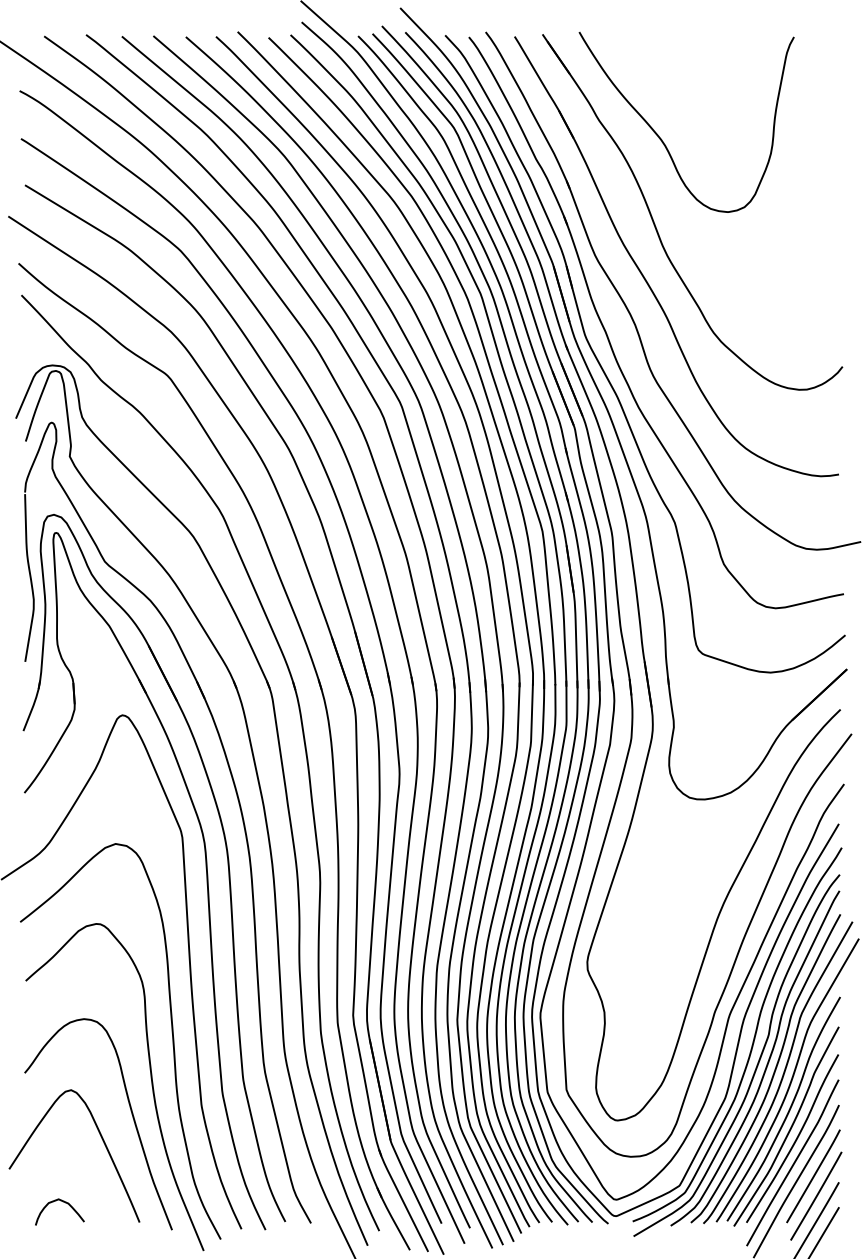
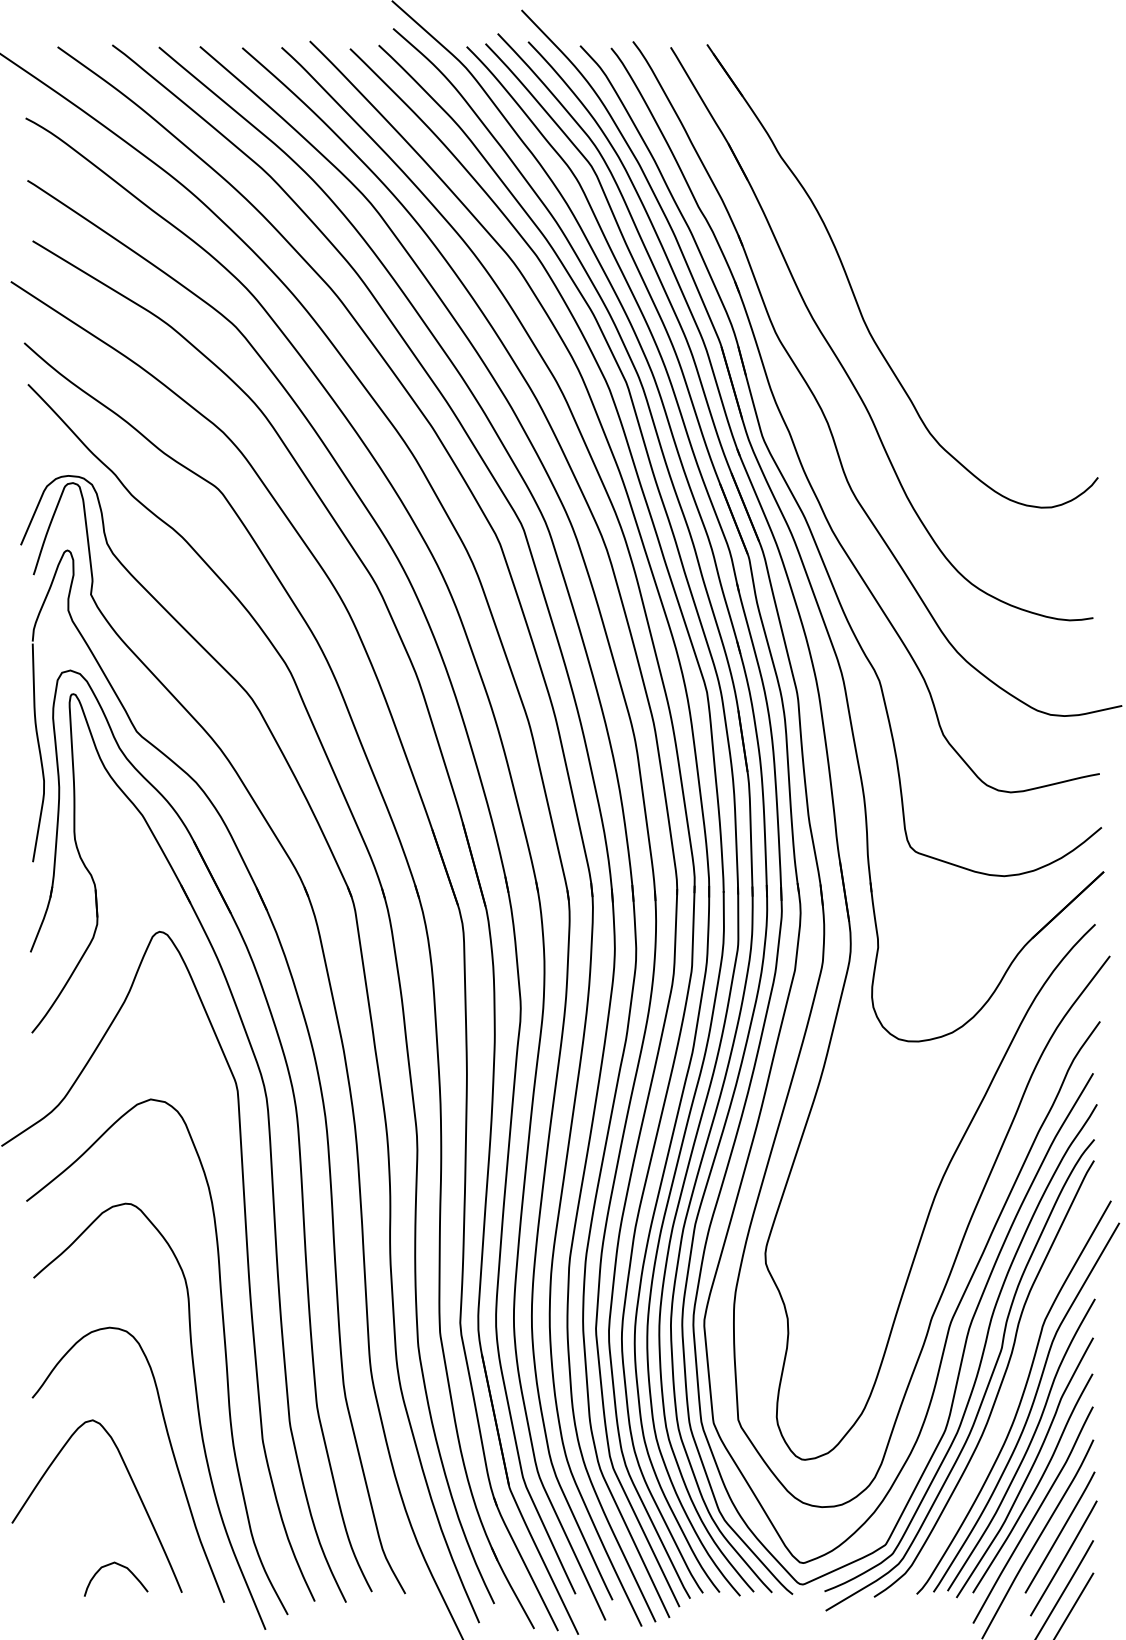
curve: (662, 140) -> (863, 182), removed
curve: (773, 1073) -> (1007, 1398), removed
curve: (63, 1202) -> (120, 1566), moved

